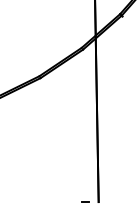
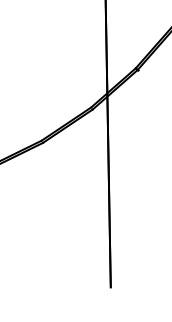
part: (85, 201) -> (95, 286), removed

